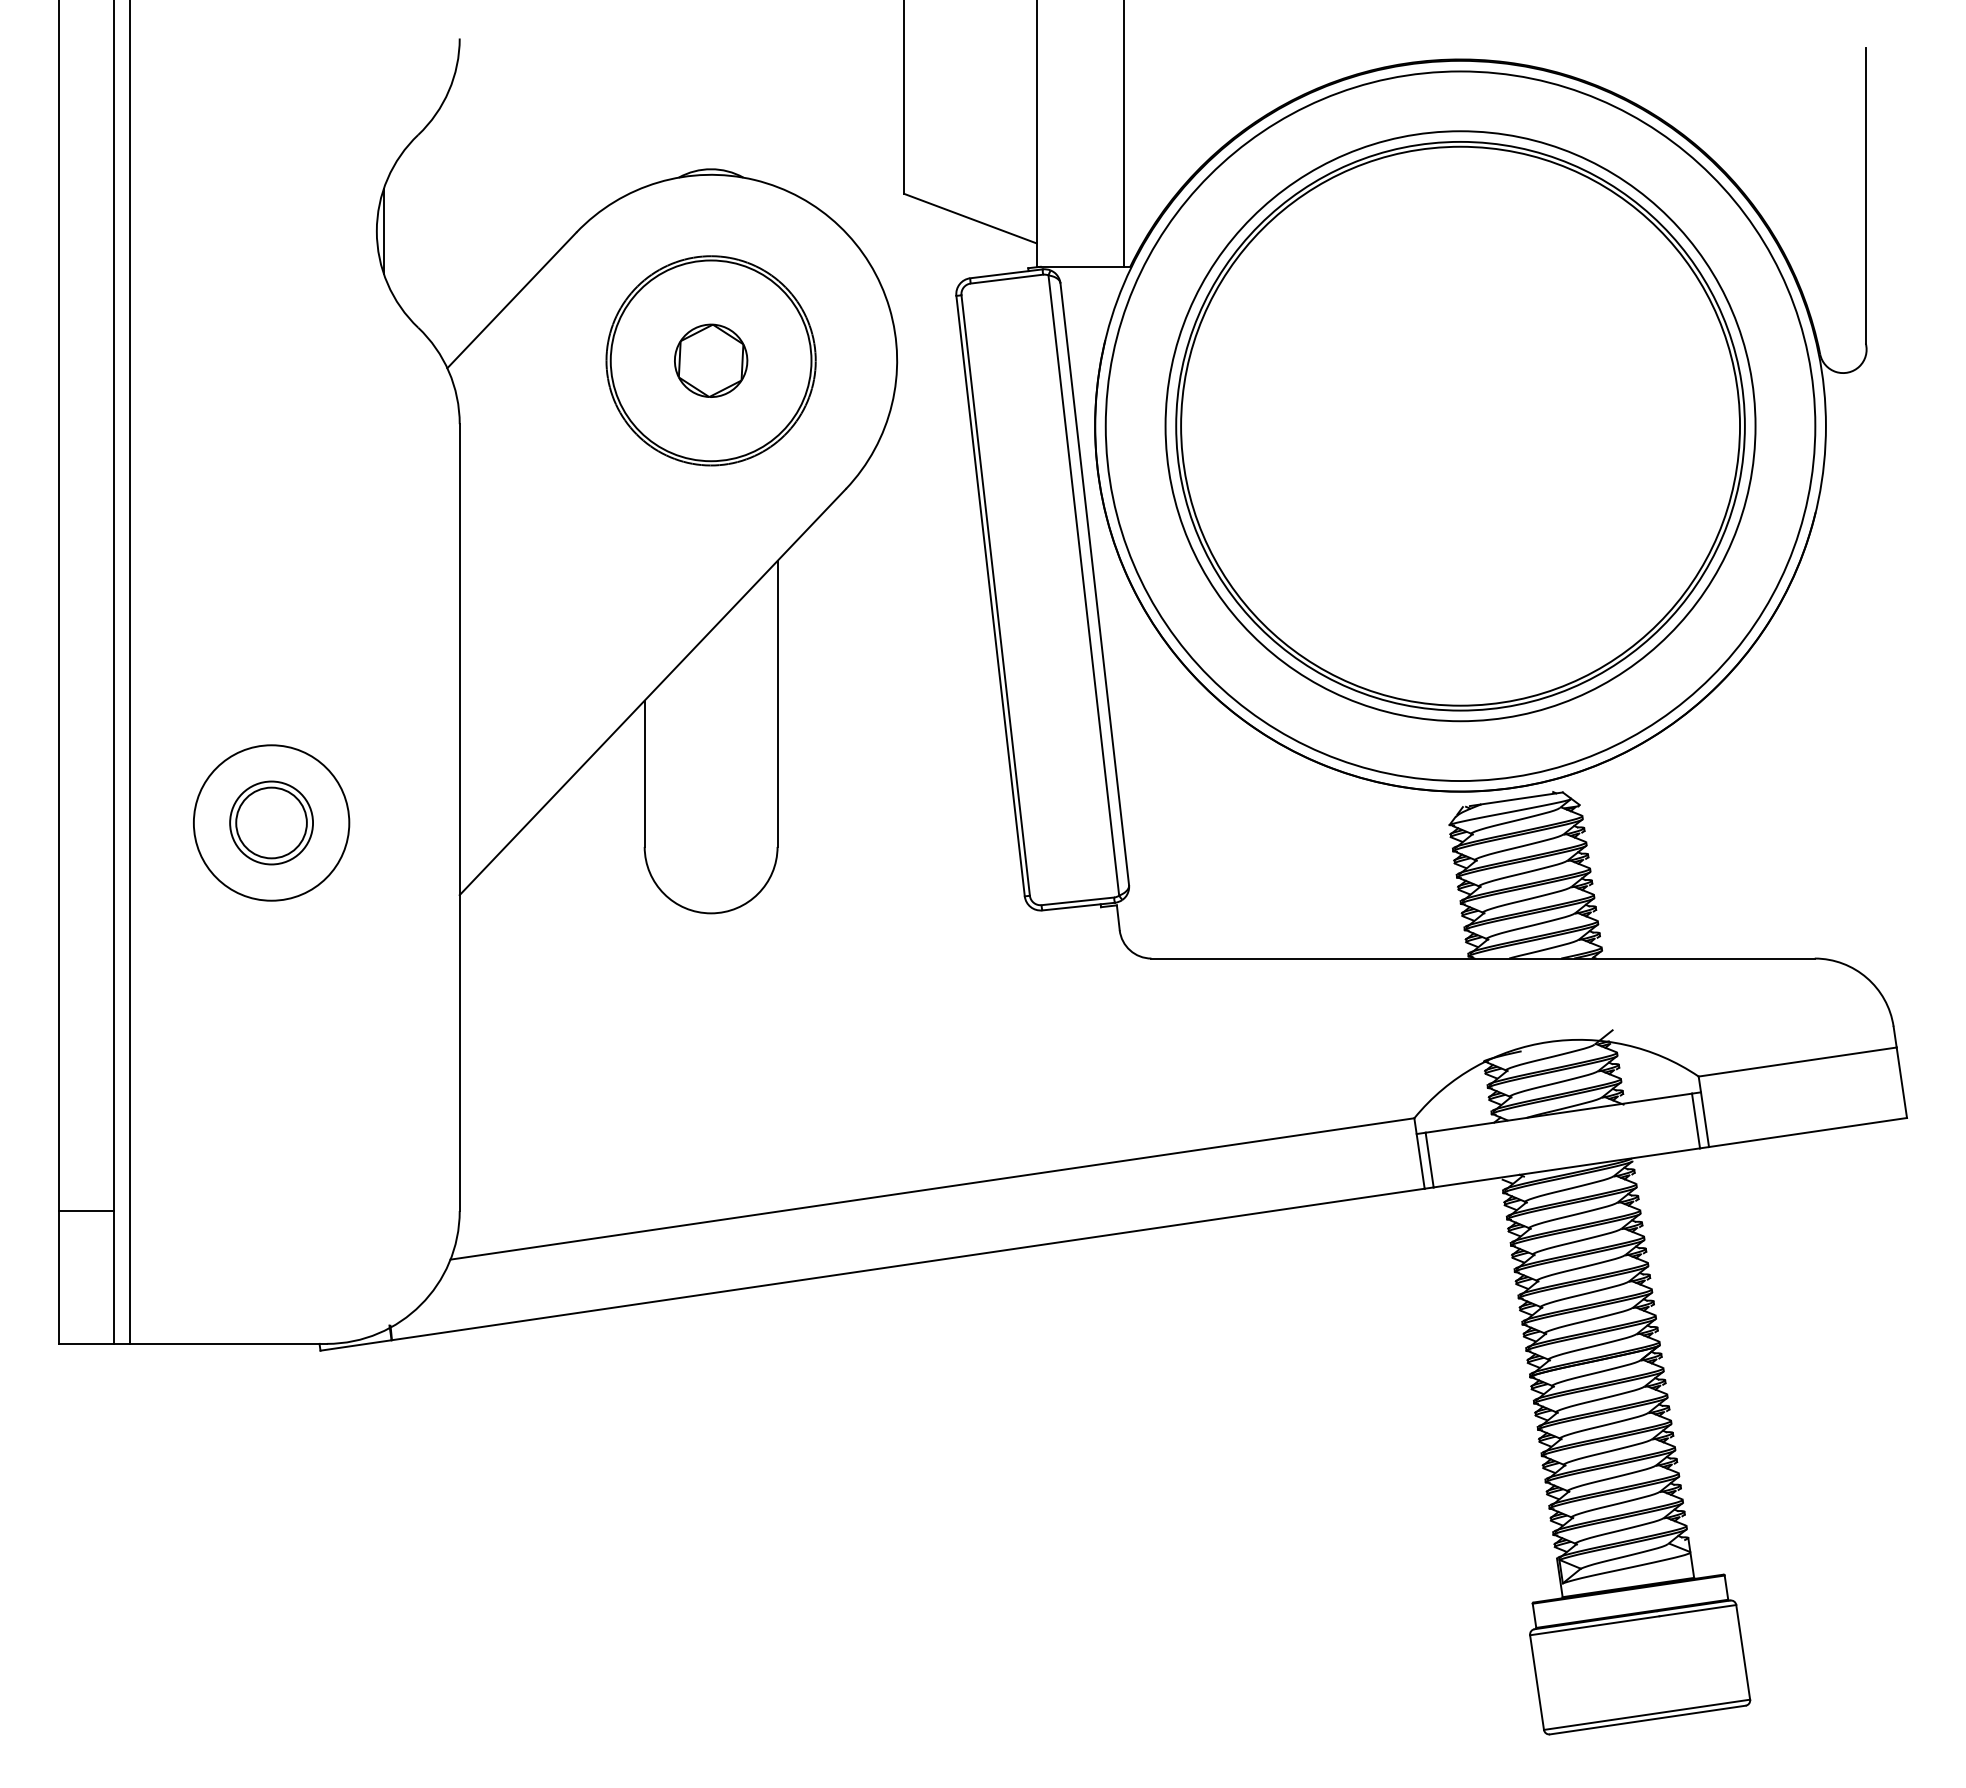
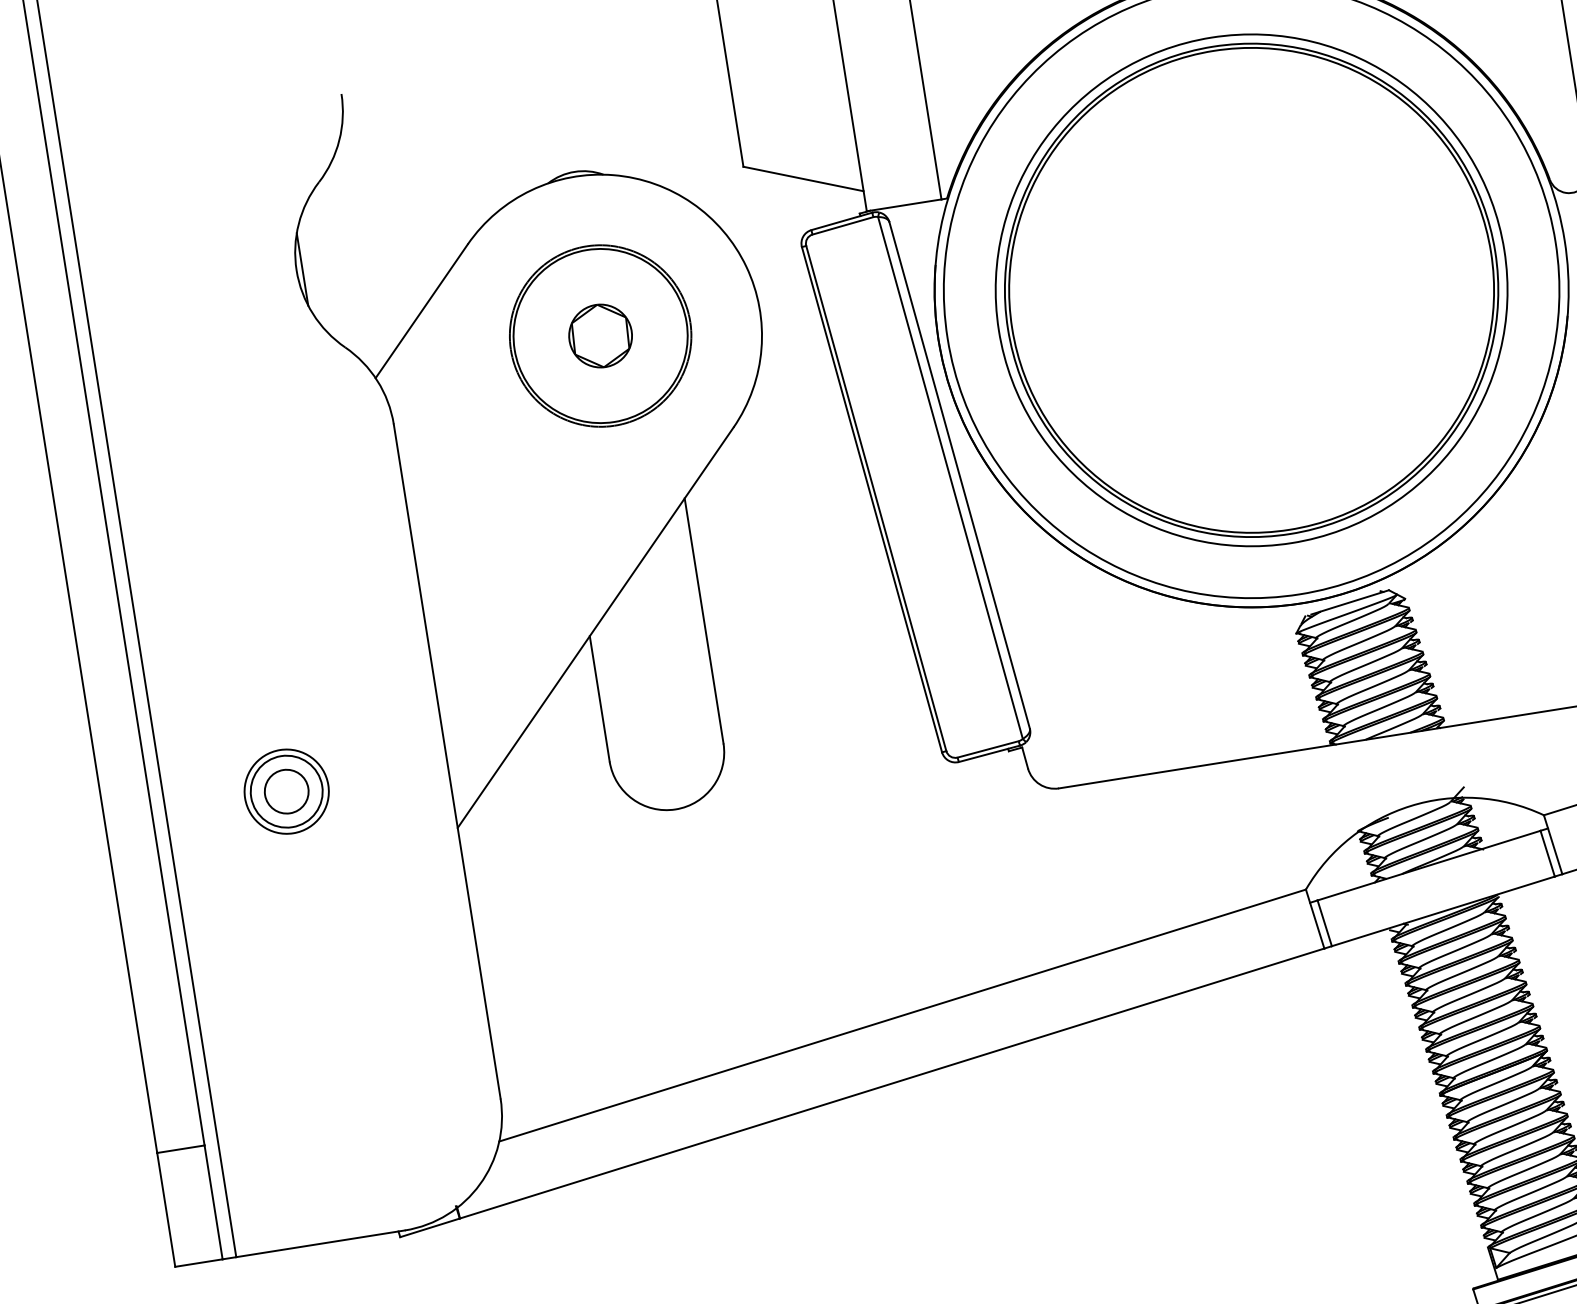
circle: (271, 822) -> (286, 791), size x0.62
circle: (271, 822) -> (286, 791), size x0.71

